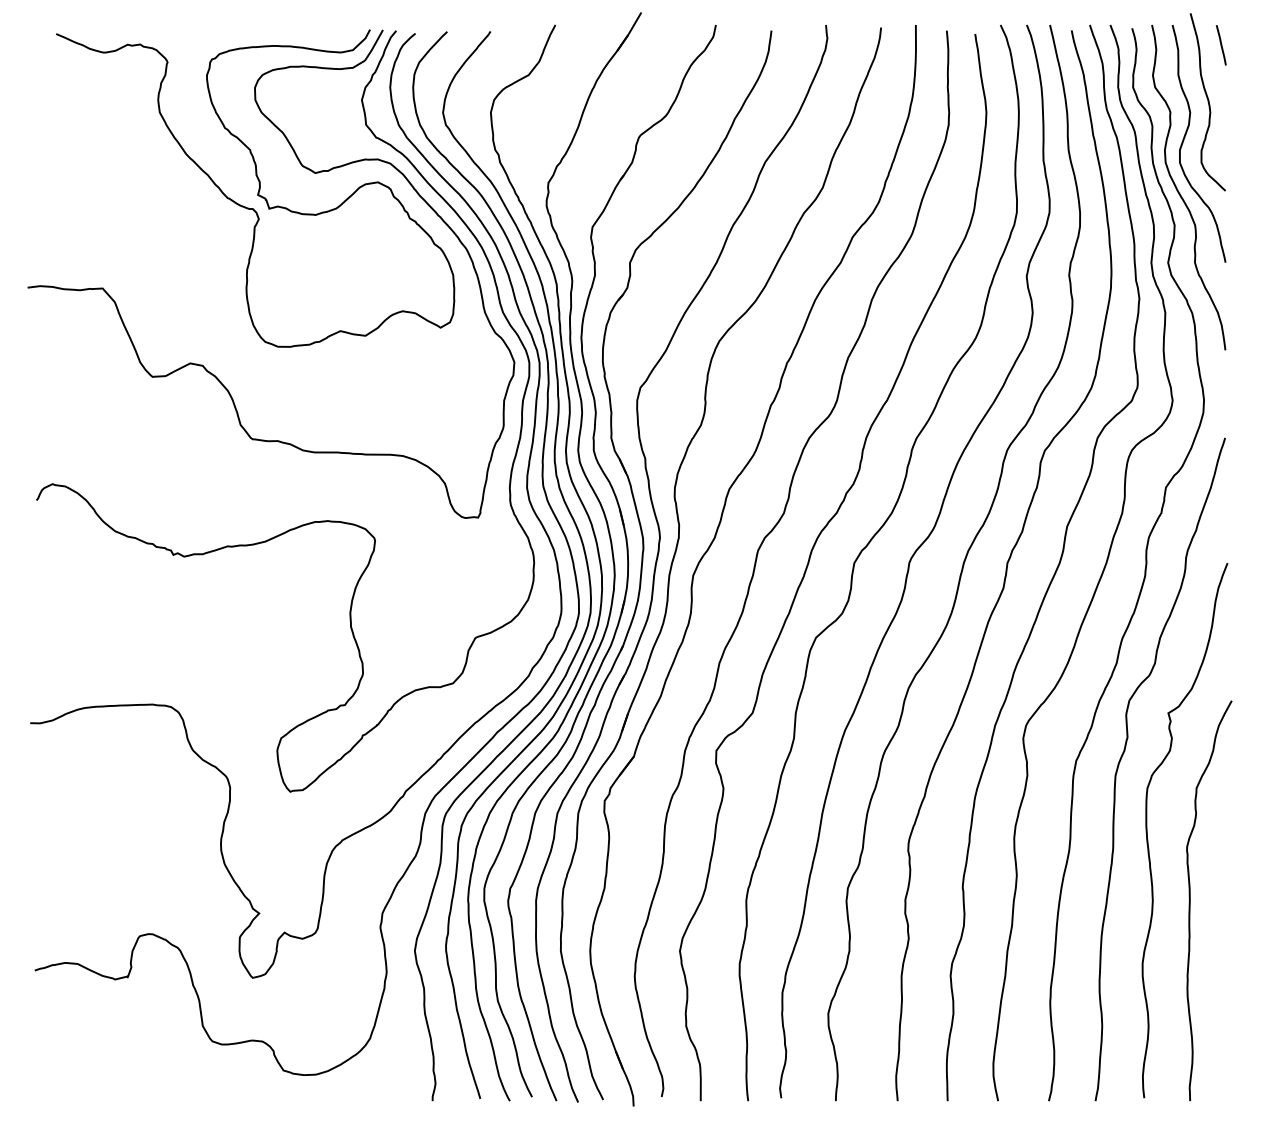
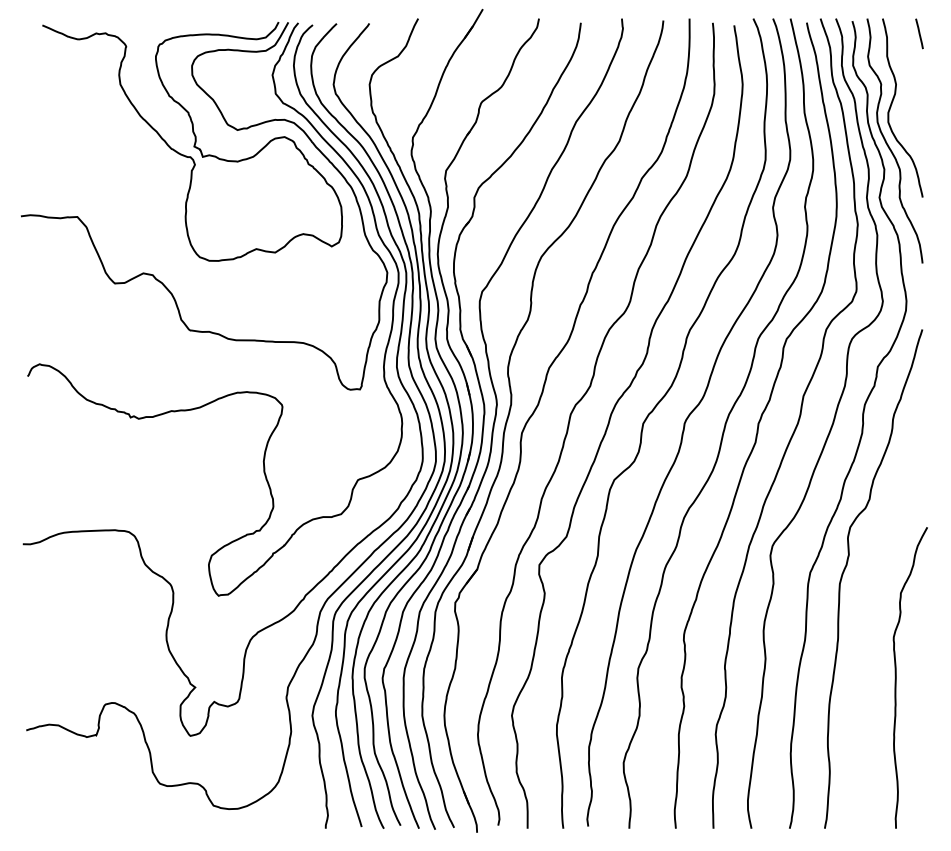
curve: (1207, 102) -> (909, 76), removed
curve: (1147, 830) -> (863, 624), removed

